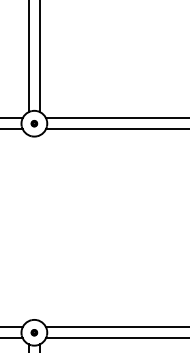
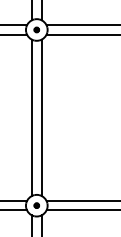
line: (28, 228) -> (31, 118), added
line: (39, 228) -> (41, 118), added

